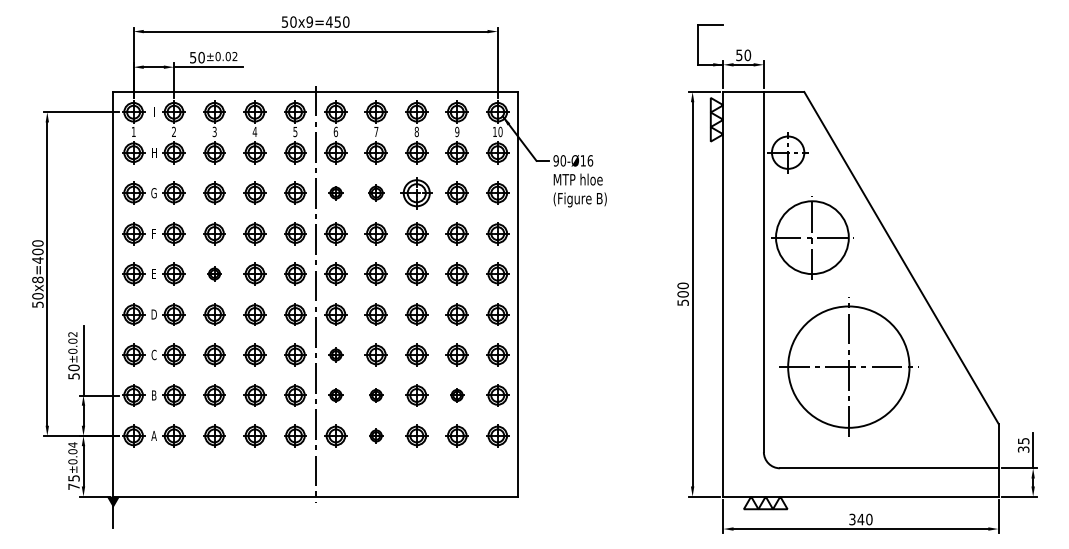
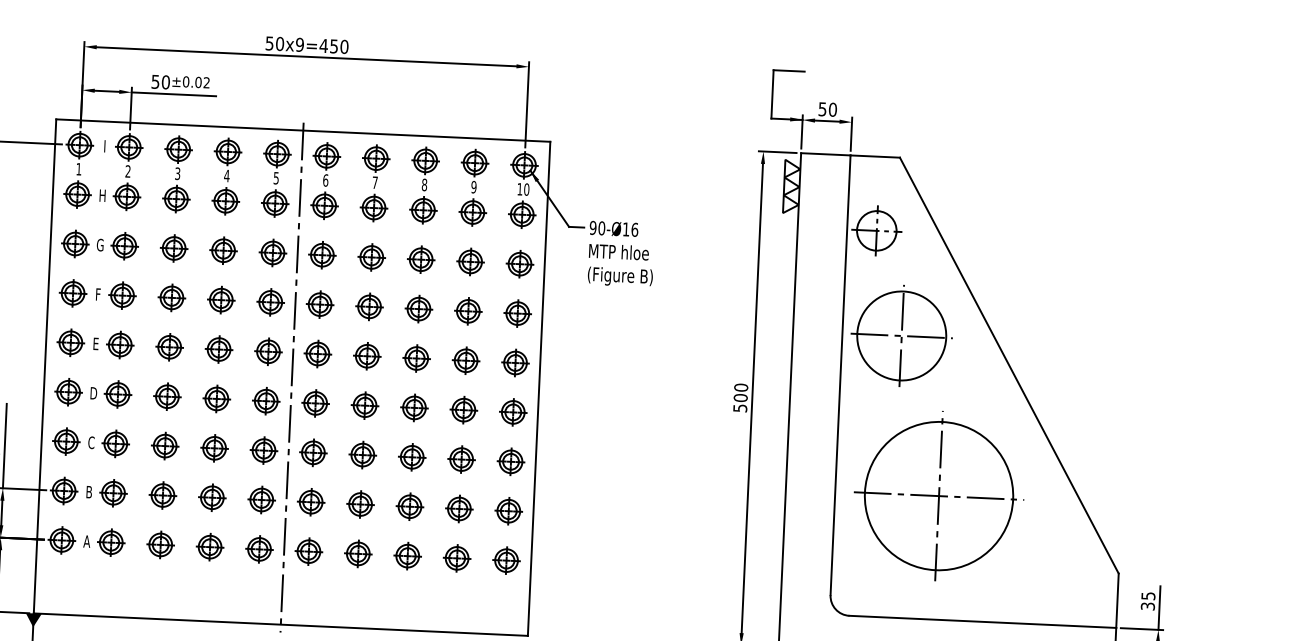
part: (335, 192) -> (321, 254), size x1.67
part: (375, 192) -> (370, 256), size x1.43
part: (416, 192) -> (420, 258), size x0.71
part: (214, 273) -> (169, 346), size x1.67
part: (335, 354) -> (312, 452), size x1.67
part: (335, 395) -> (310, 502), size x1.67
part: (375, 395) -> (359, 504), size x1.67
part: (456, 395) -> (458, 508), size x1.67
part: (375, 435) -> (357, 553), size x1.67

